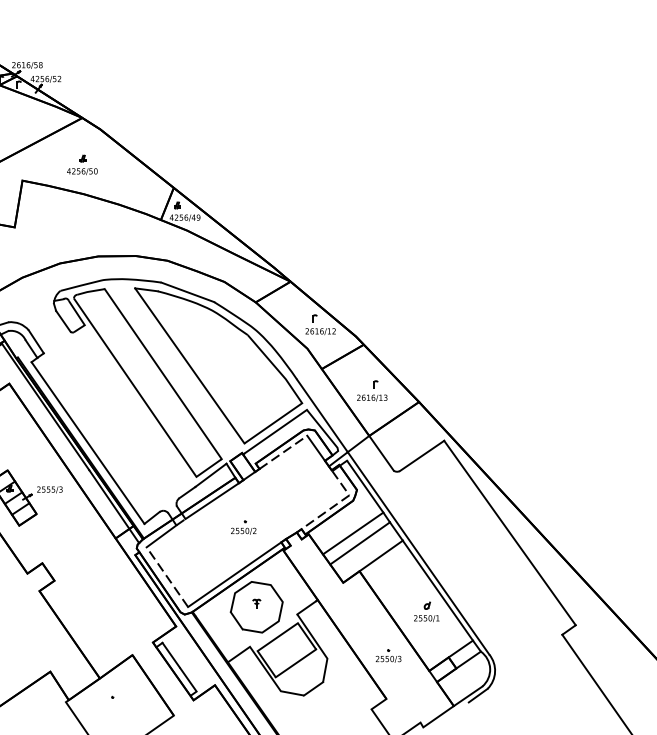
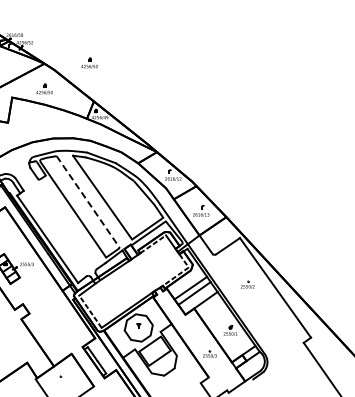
part: (165, 115) -> (89, 62), added
line: (163, 374) -> (88, 202), solid -> dashed
part: (243, 526) -> (247, 284), moved

